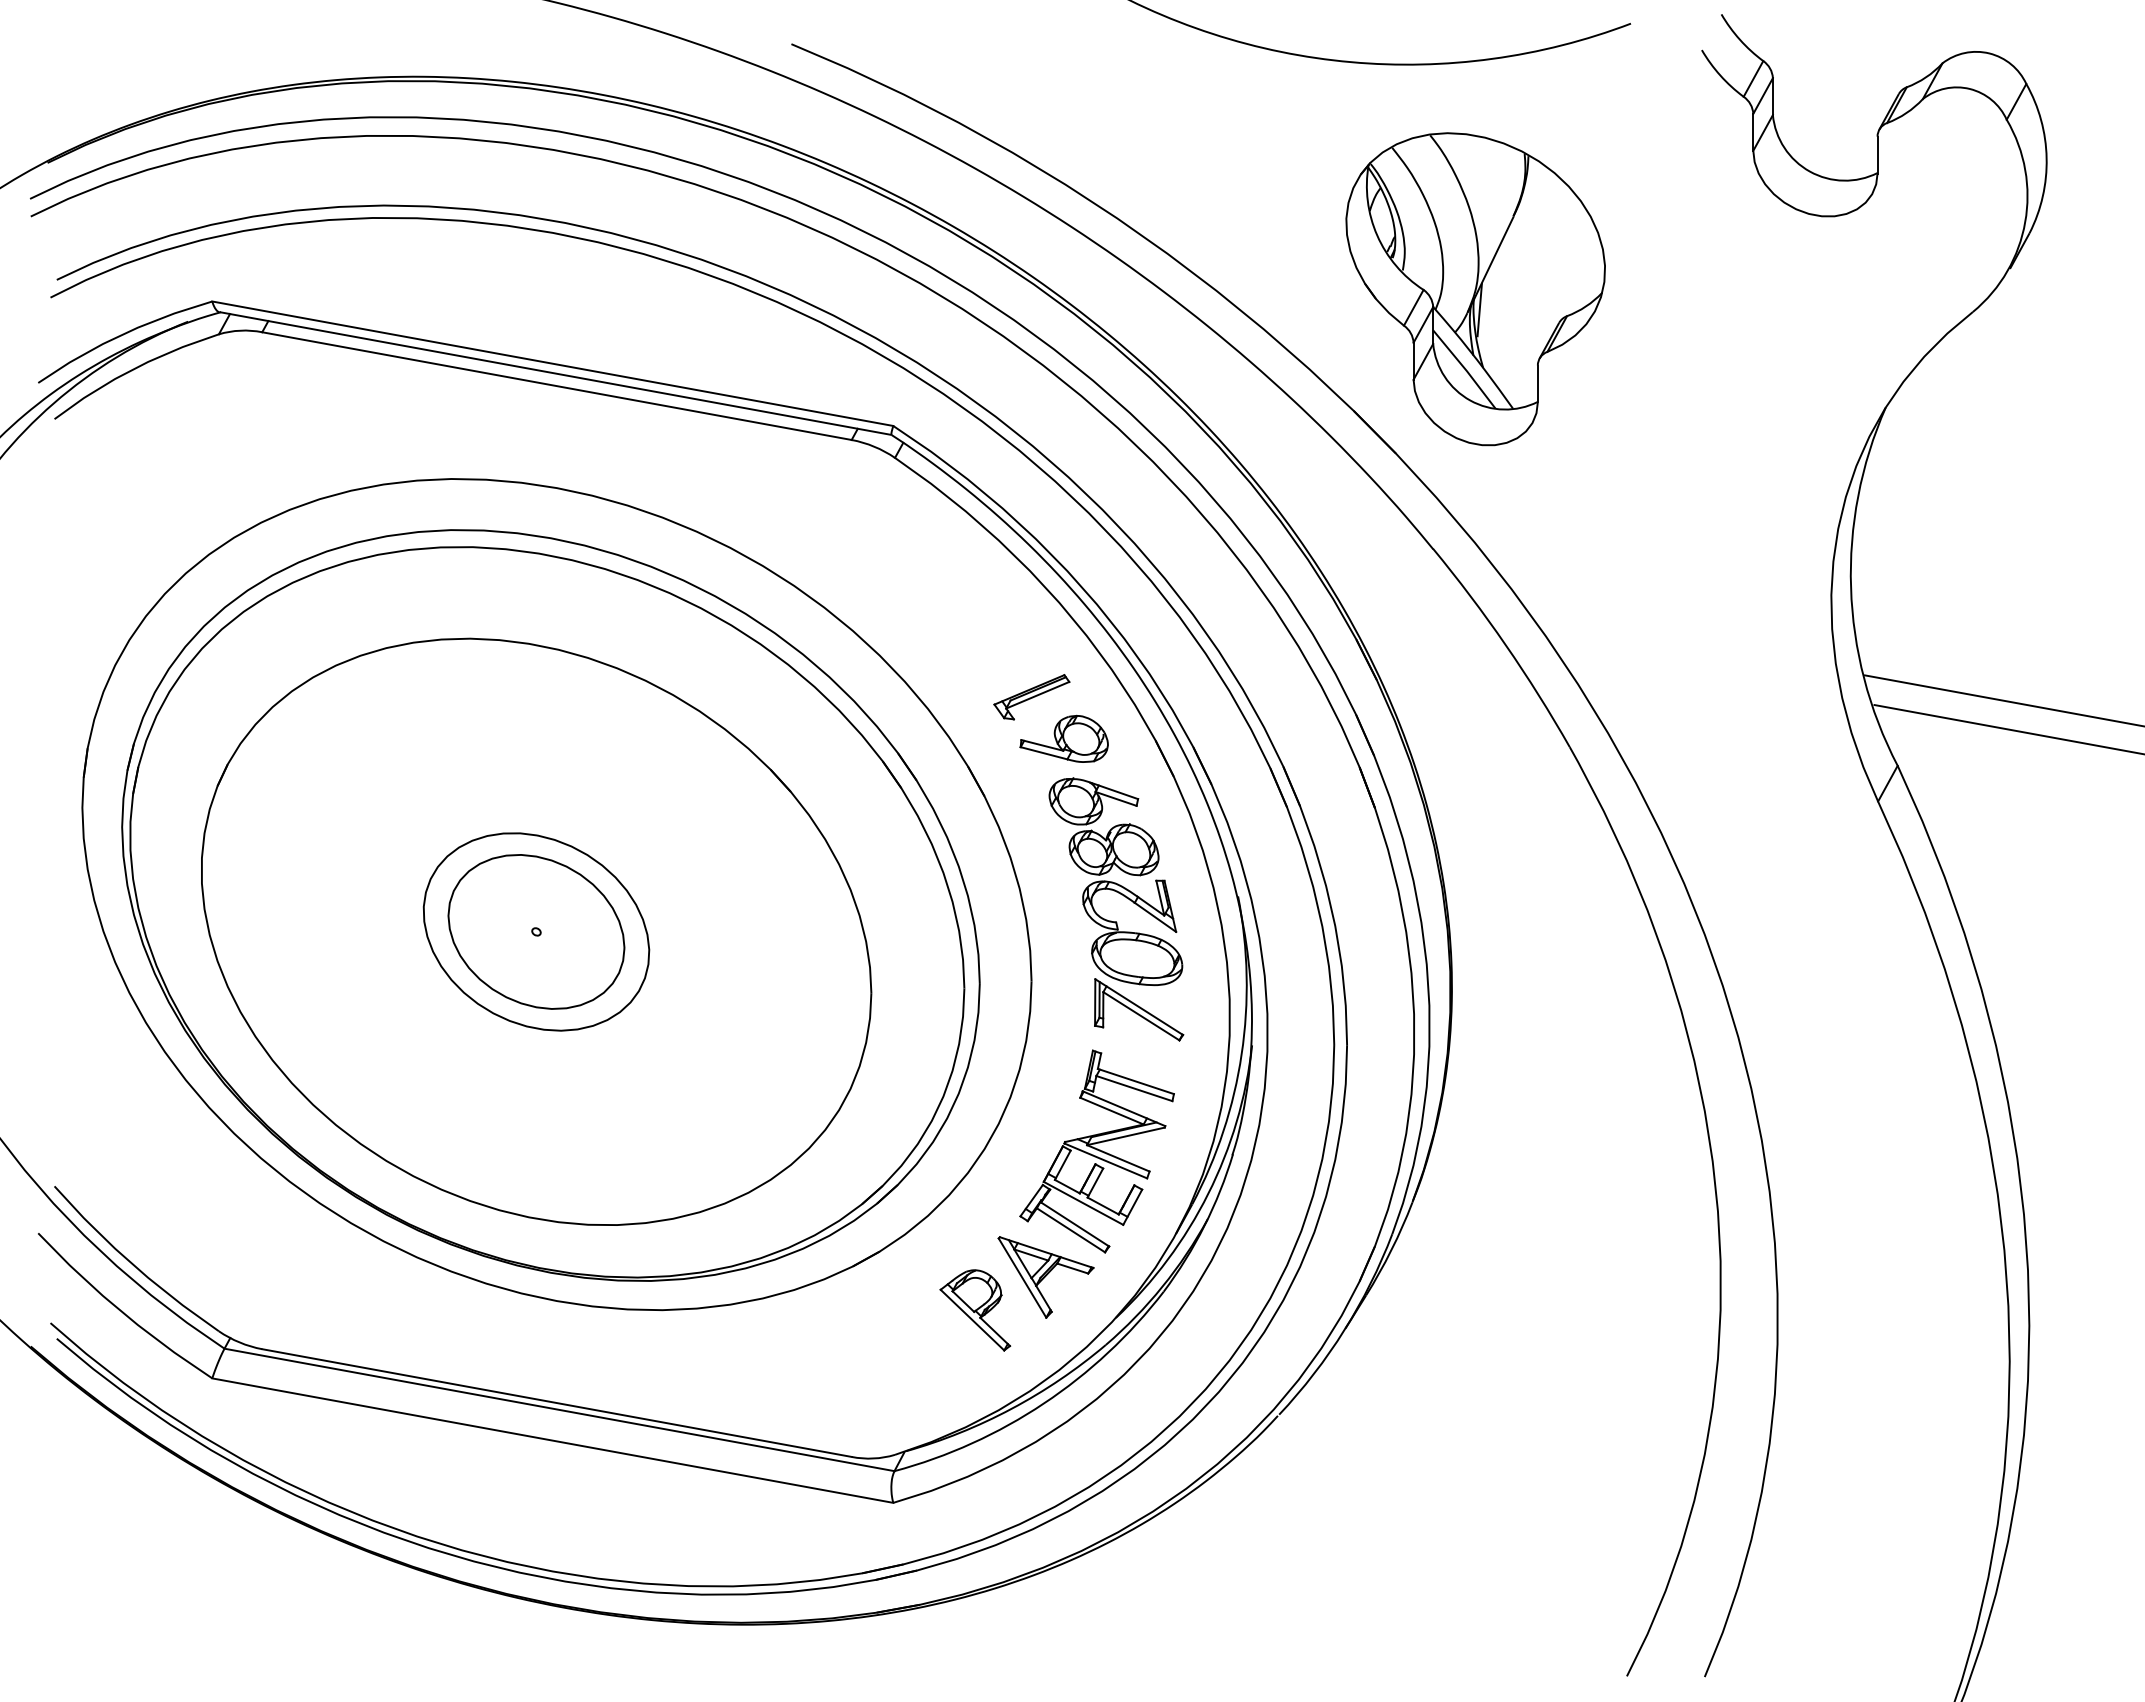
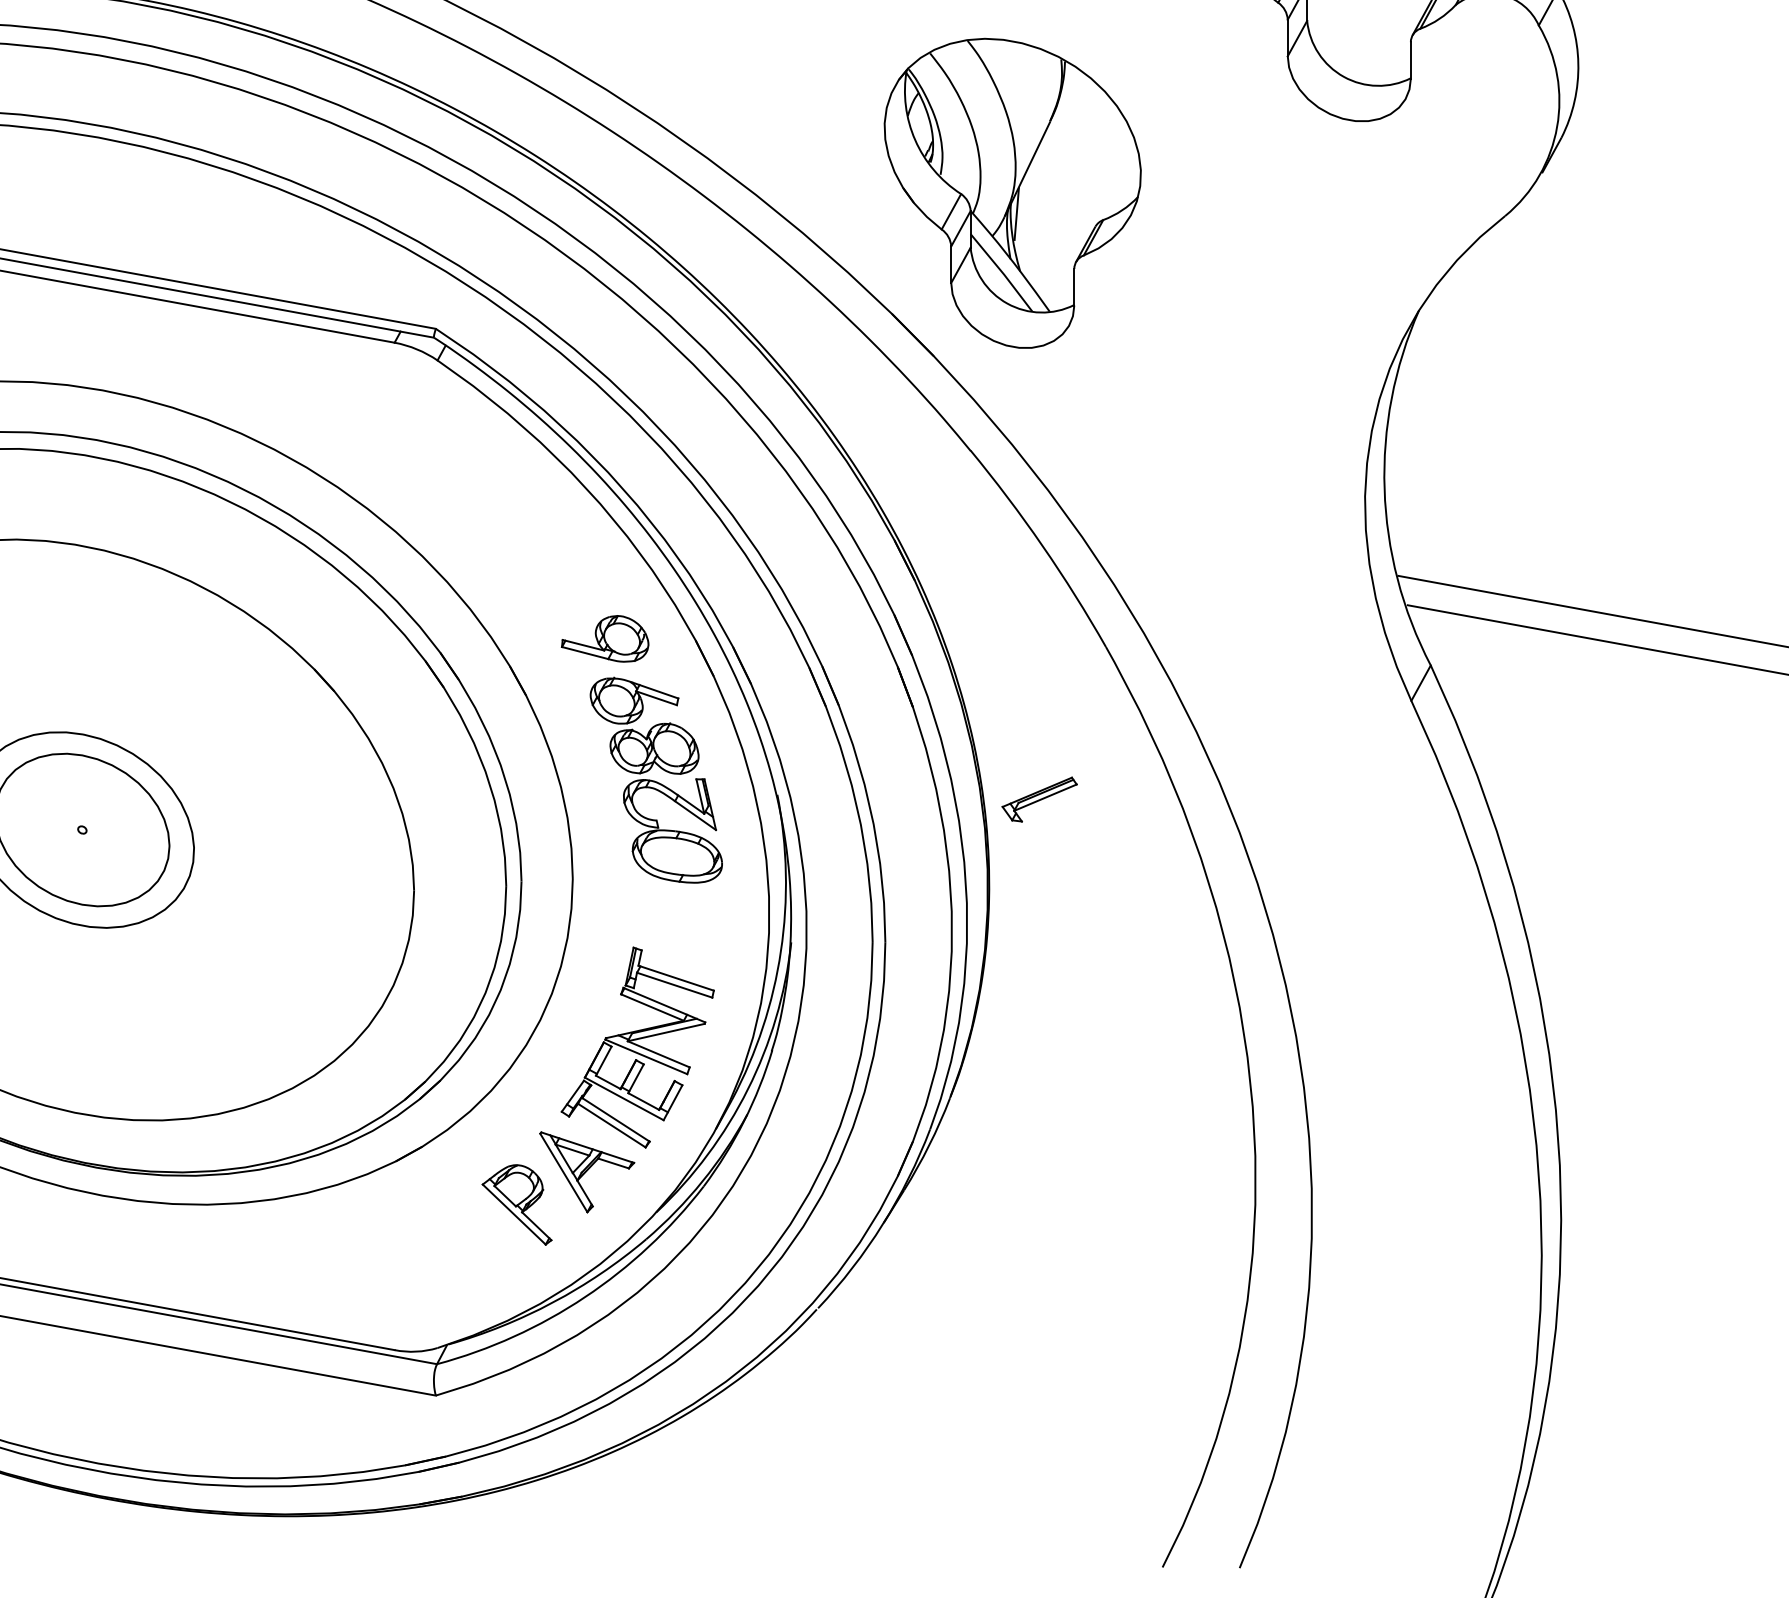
part: (1031, 697) -> (1039, 799), moved
part: (1139, 1009) -> (679, 906), removed

